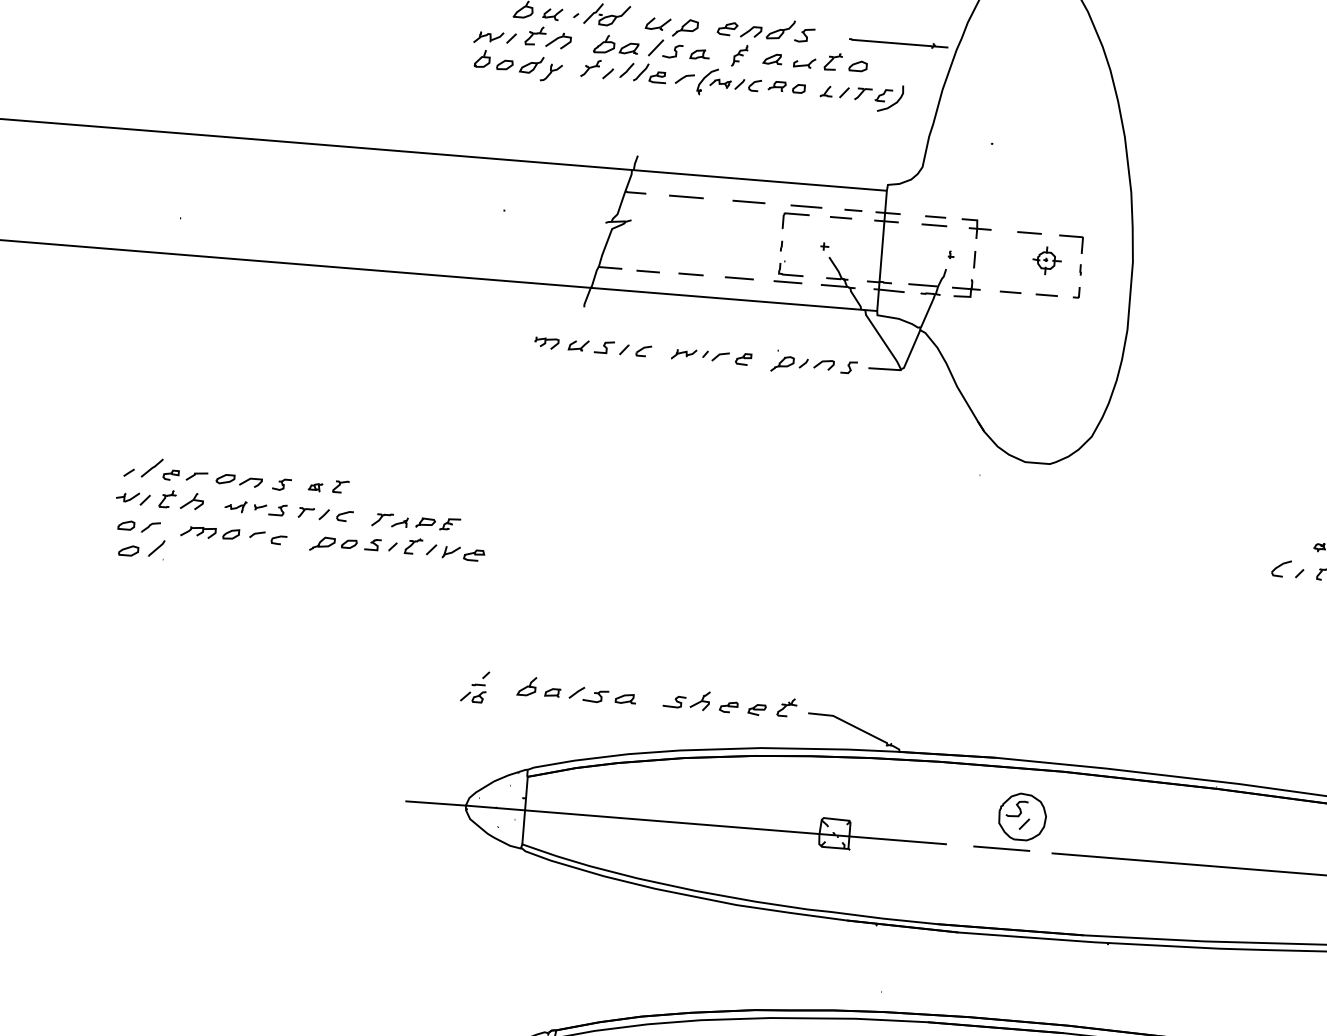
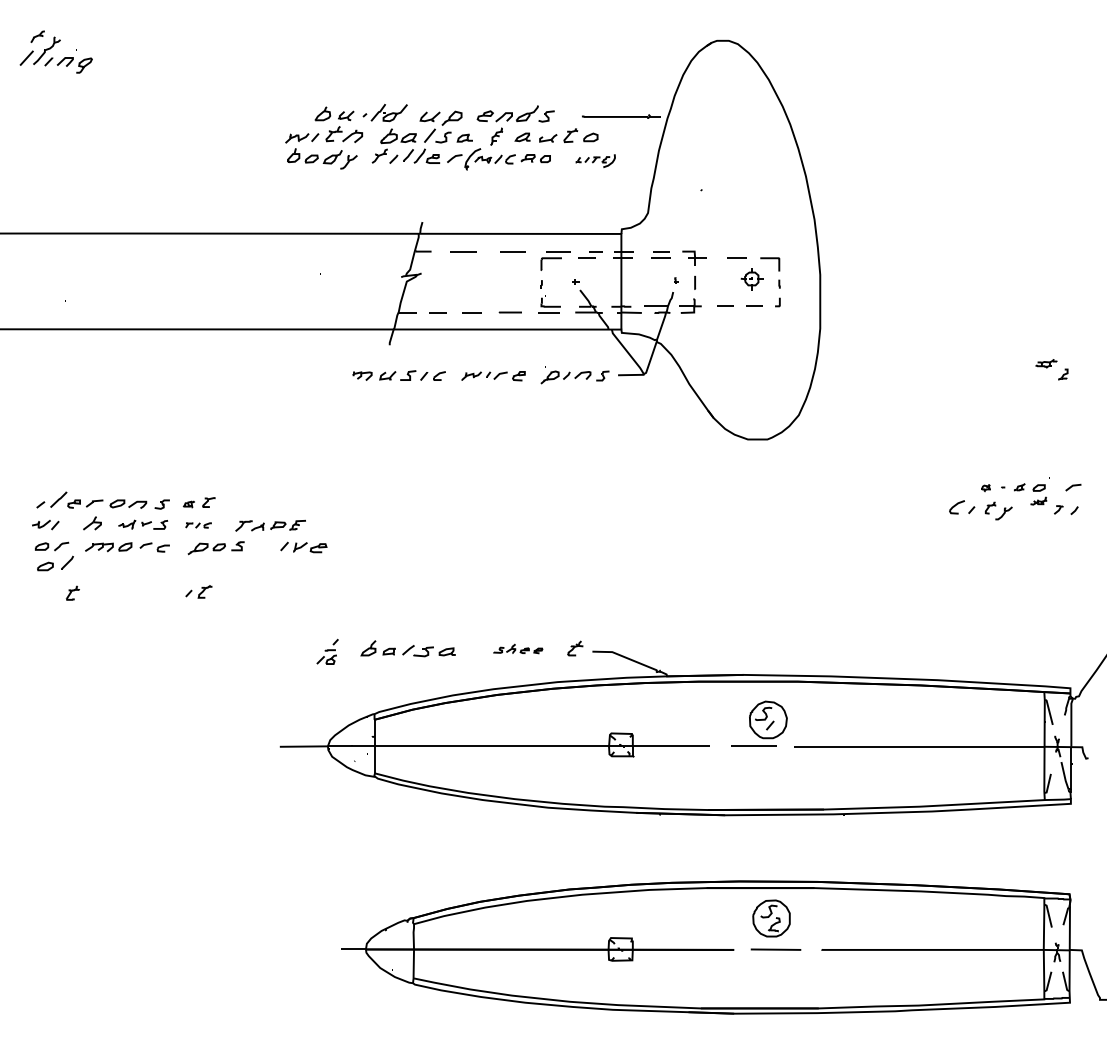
part: (861, 95) -> (595, 160), size x0.6
part: (167, 498) -> (72, 592), moved
part: (325, 514) -> (198, 525), size x0.6
part: (405, 545) -> (198, 591), moved
part: (714, 701) -> (517, 648), size x0.6

